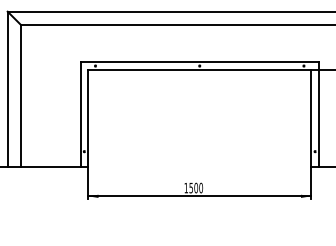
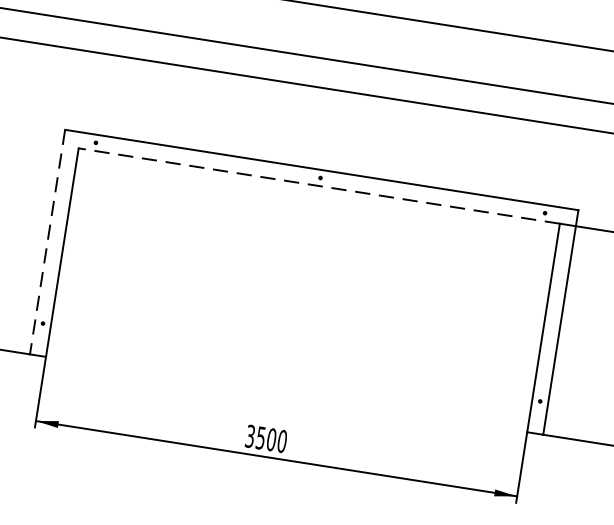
line: (199, 69) -> (318, 185), solid -> dashed
line: (80, 114) -> (47, 242), solid -> dashed
text: (186, 187) -> (250, 435), 1500 -> 3500

